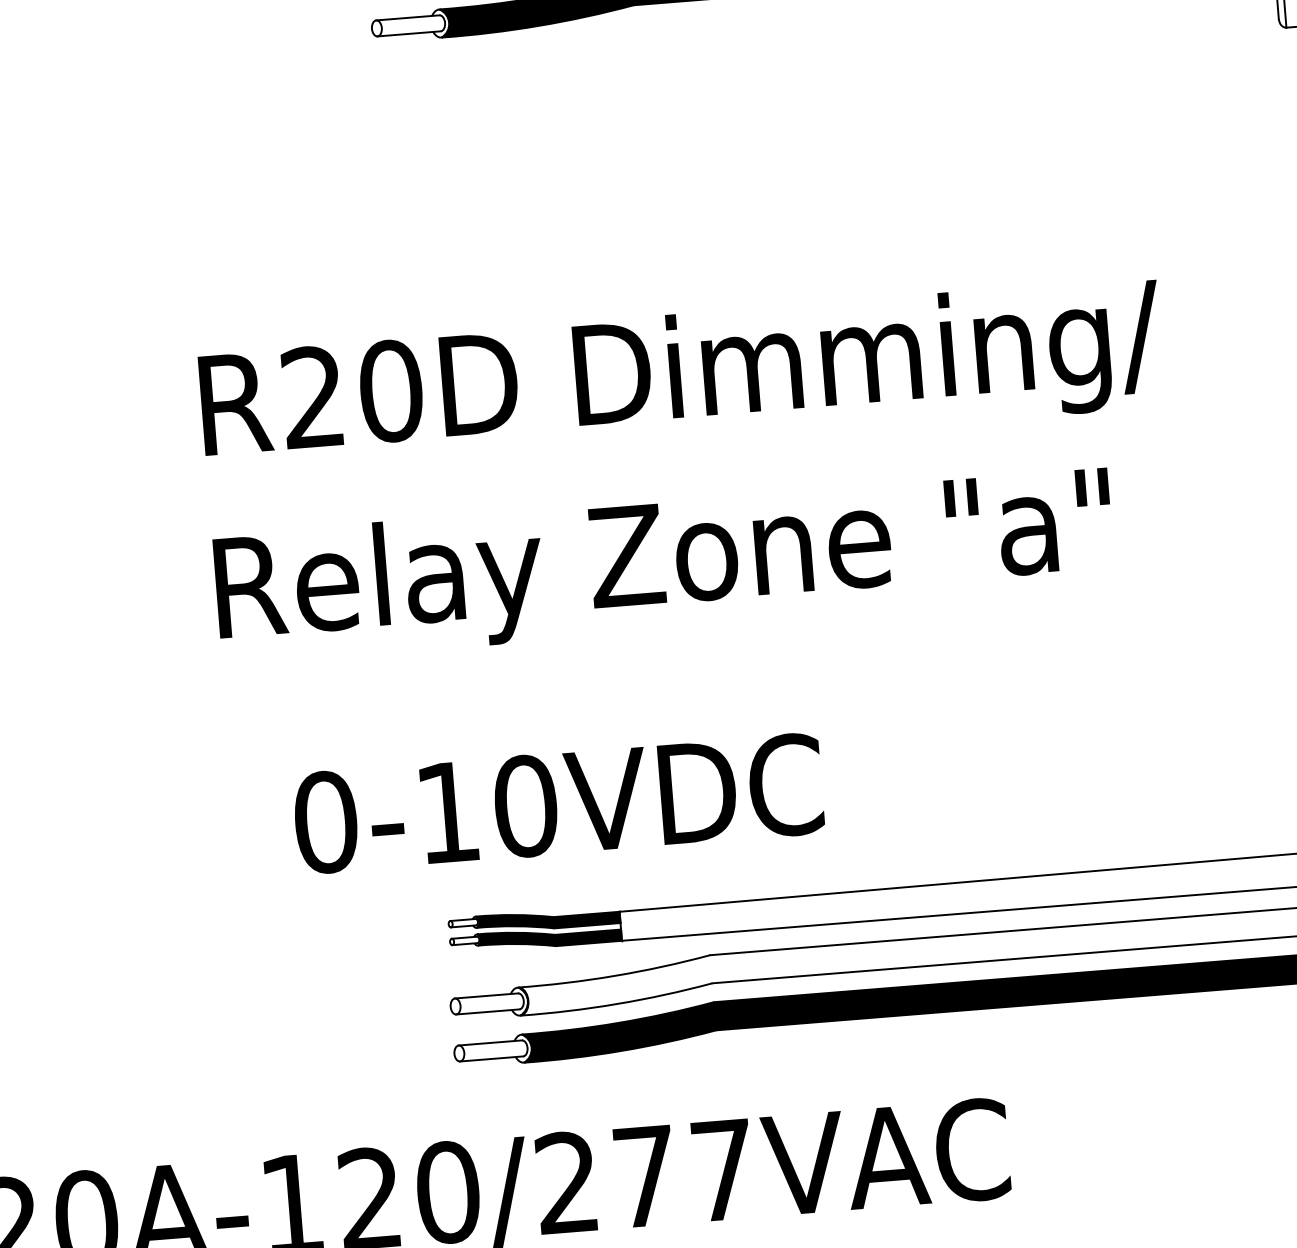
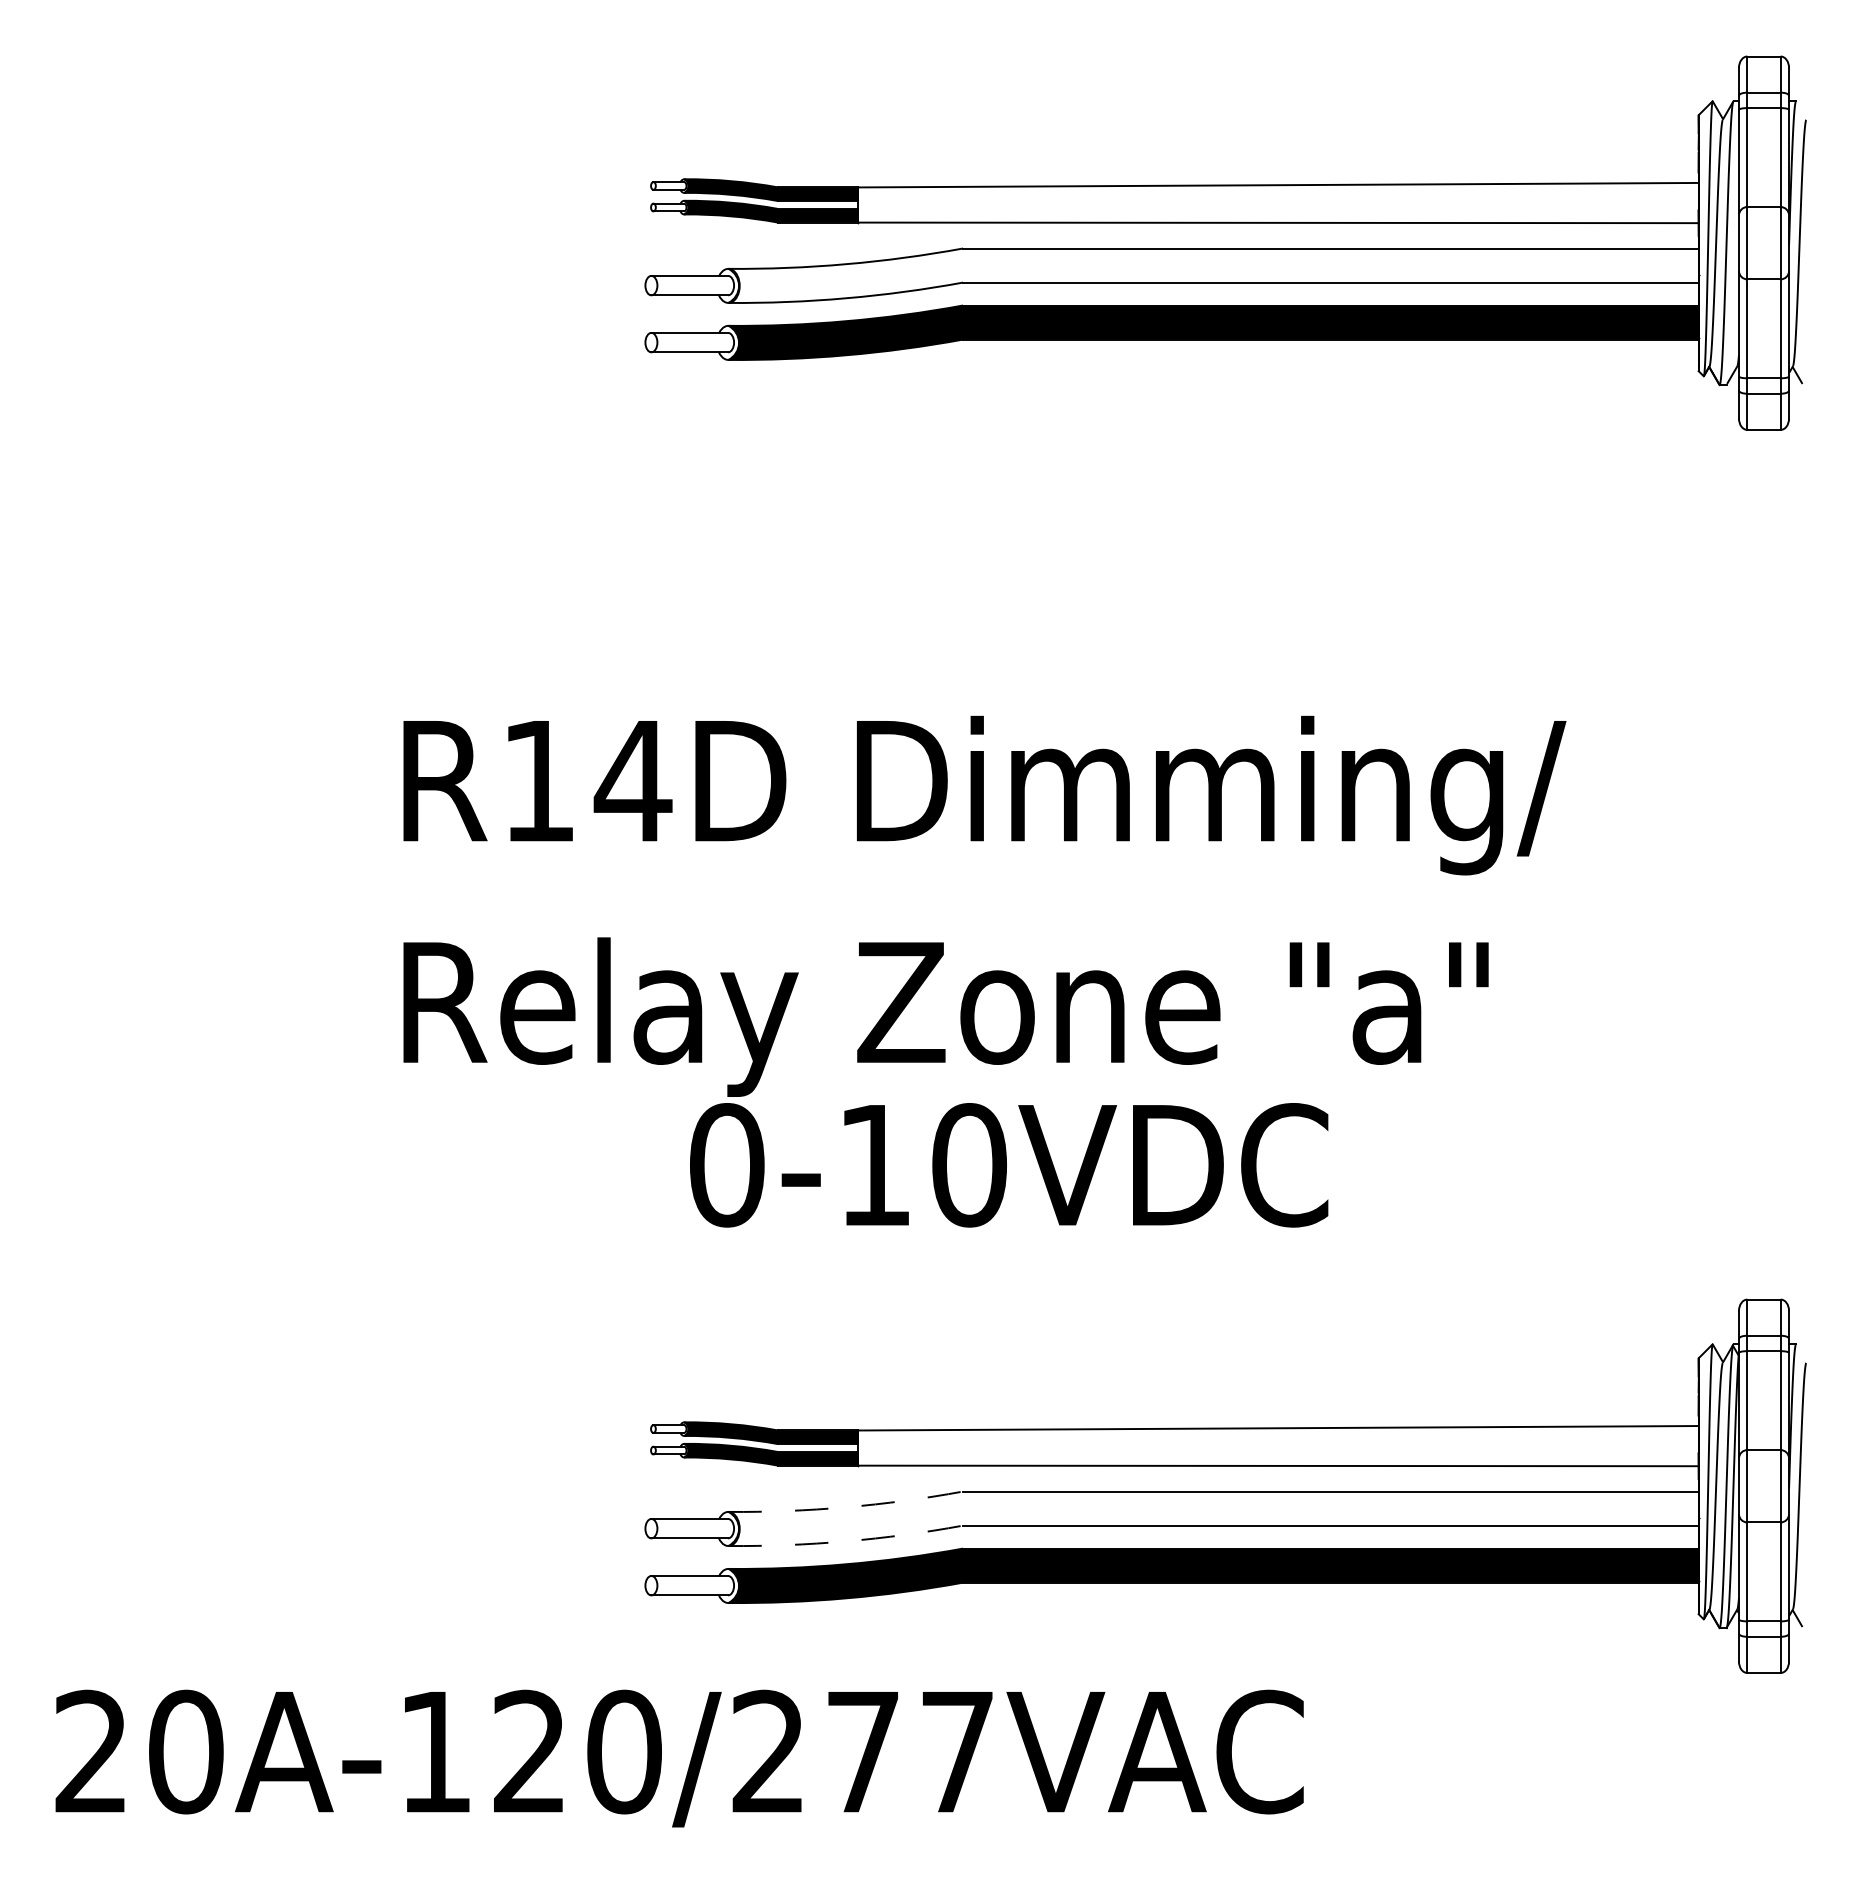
text: (353, 393) -> (587, 780), R20D -> R14D
text: (558, 803) -> (1009, 1165), moved
arc: (615, 976) -> (846, 1507), solid -> dashed
arc: (617, 1004) -> (846, 1541), solid -> dashed

